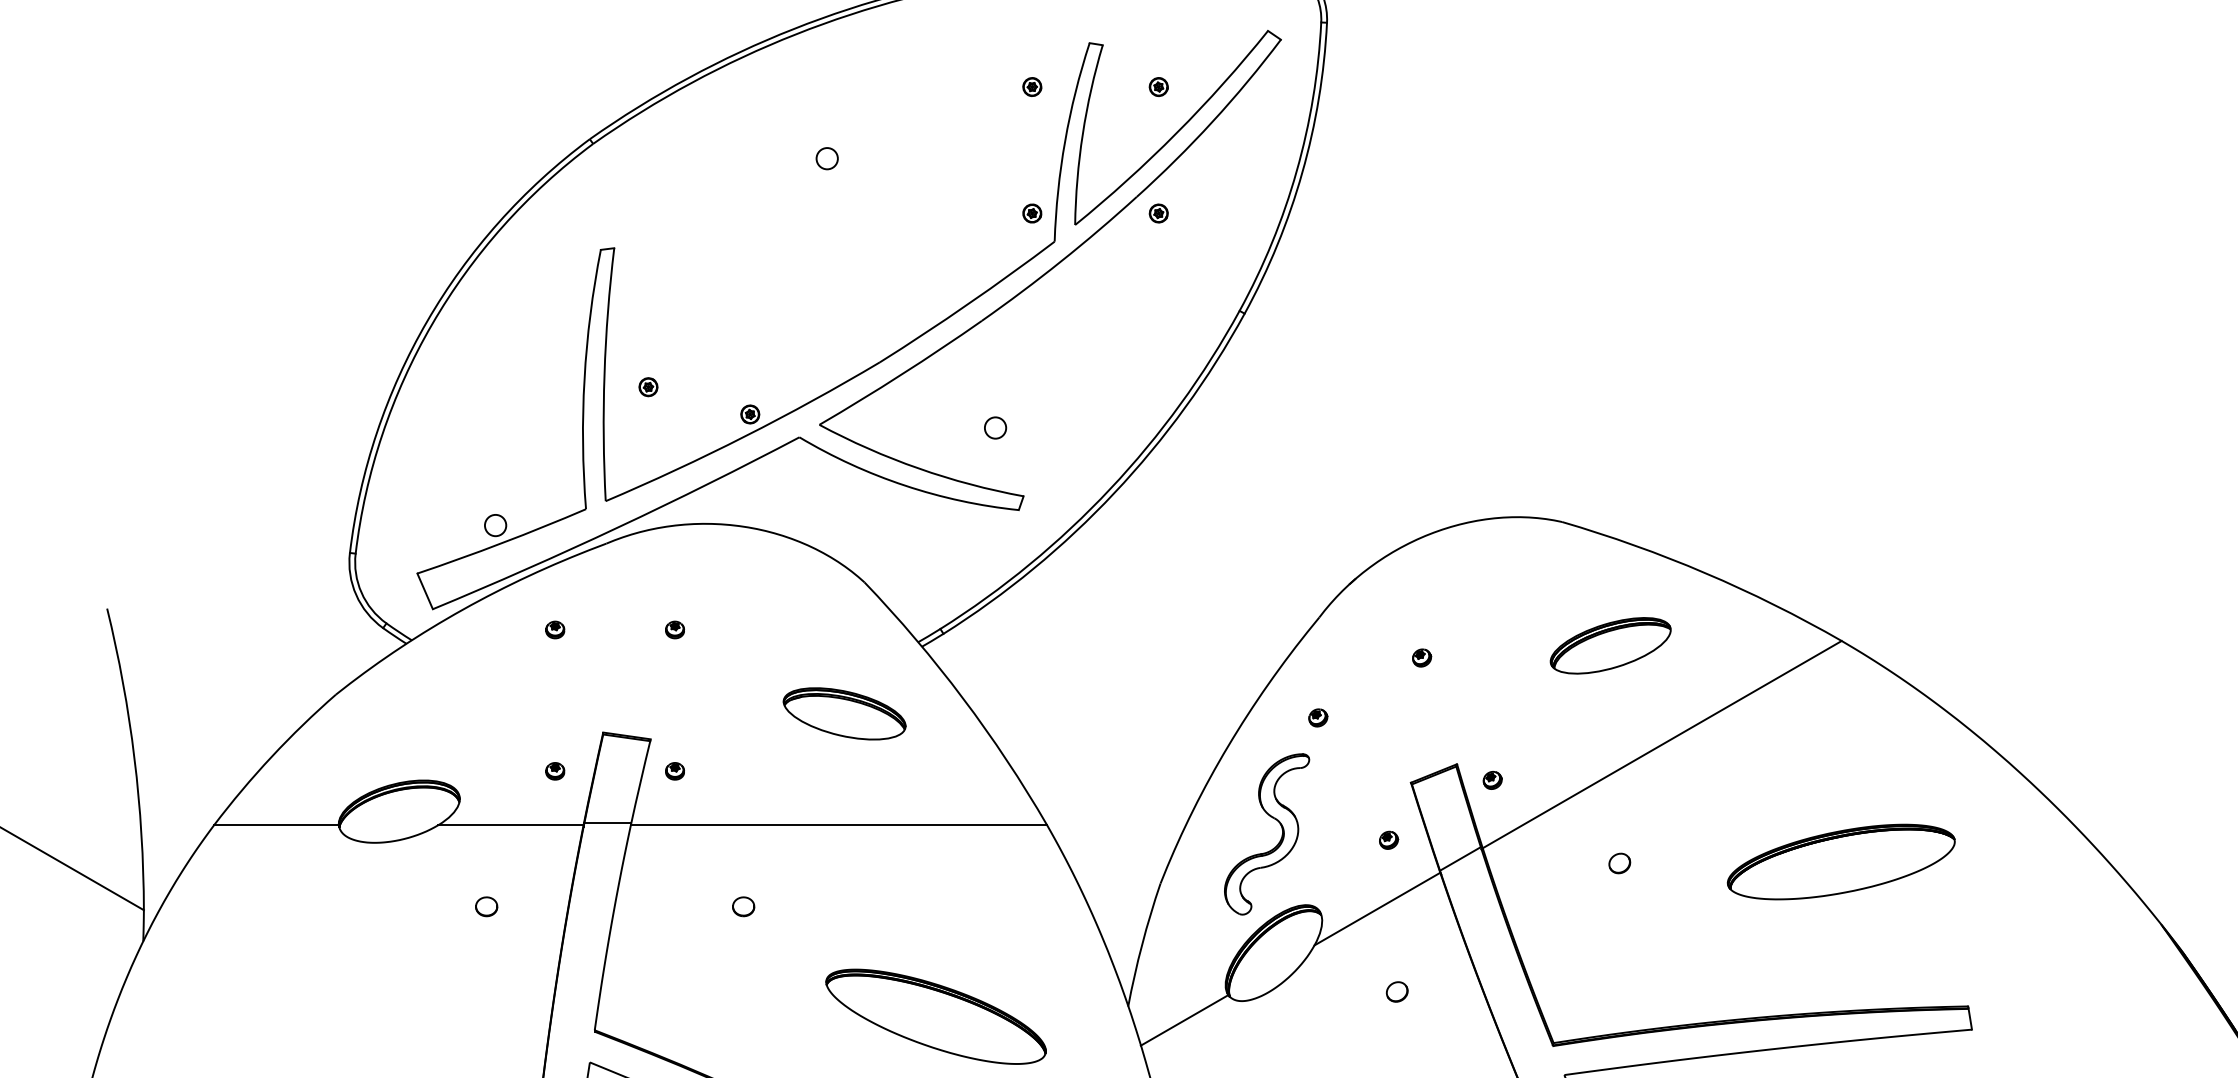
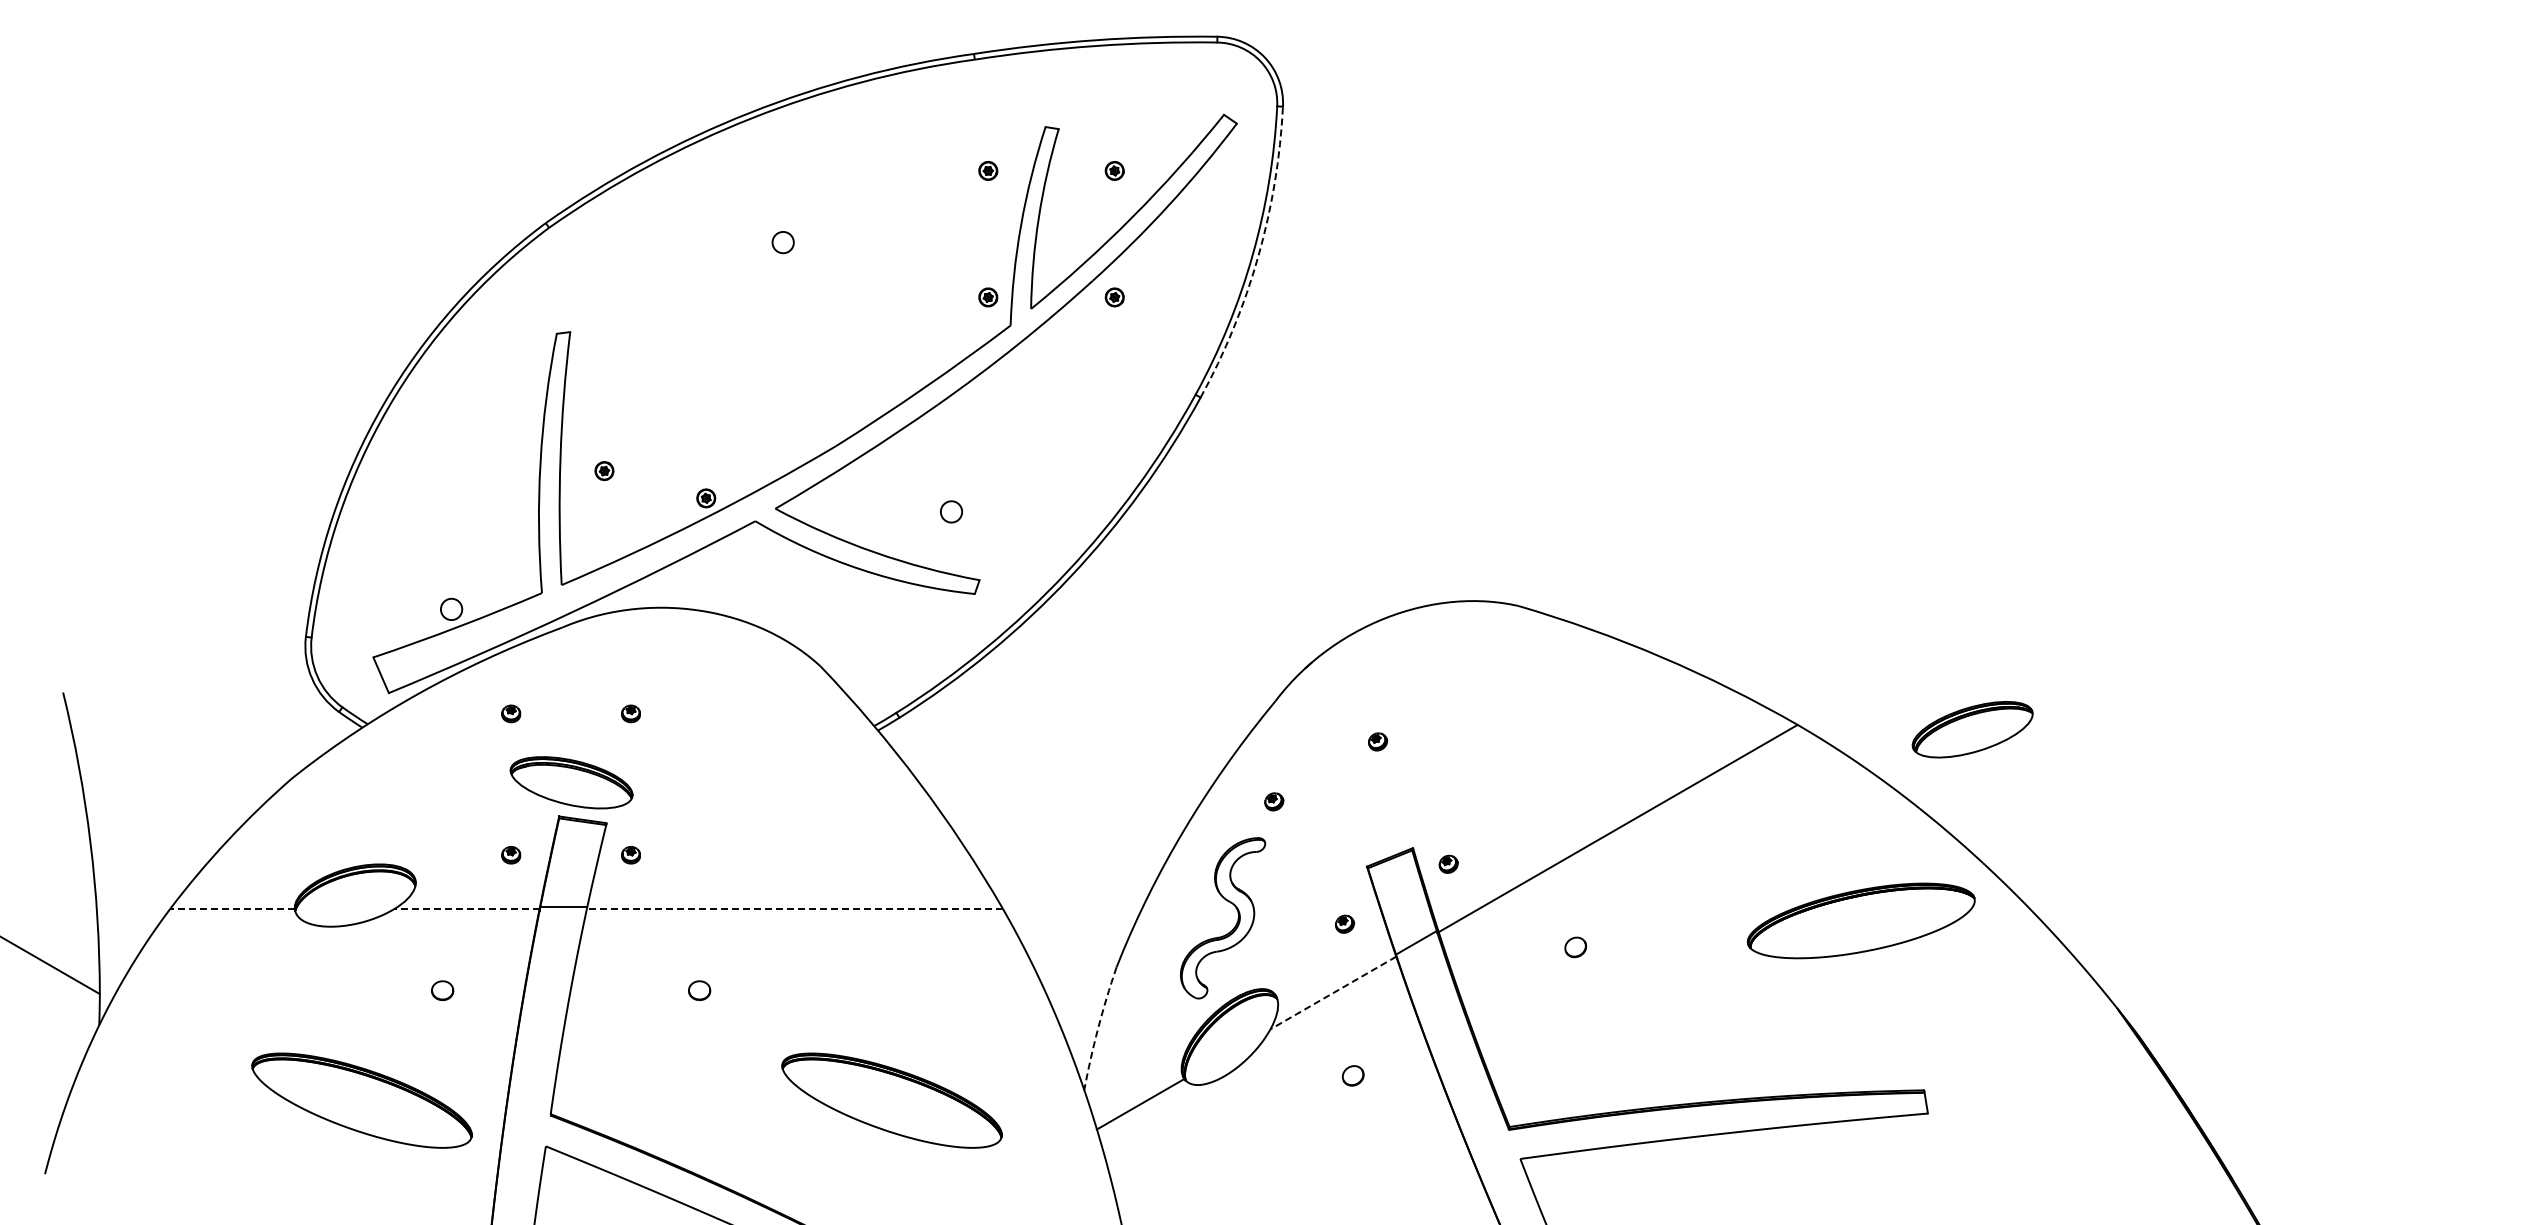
arc: (1302, 172) -> (1258, 256), solid -> dashed
part: (1610, 645) -> (1972, 729), moved
part: (844, 713) -> (571, 782), moved
line: (275, 825) -> (231, 909), solid -> dashed
line: (510, 825) -> (466, 909), solid -> dashed
line: (838, 825) -> (794, 909), solid -> dashed
part: (1840, 861) -> (1860, 920), moved
line: (1377, 908) -> (1333, 992), solid -> dashed
arc: (1142, 944) -> (1098, 1028), solid -> dashed
part: (405, 1016) -> (361, 1100), added

